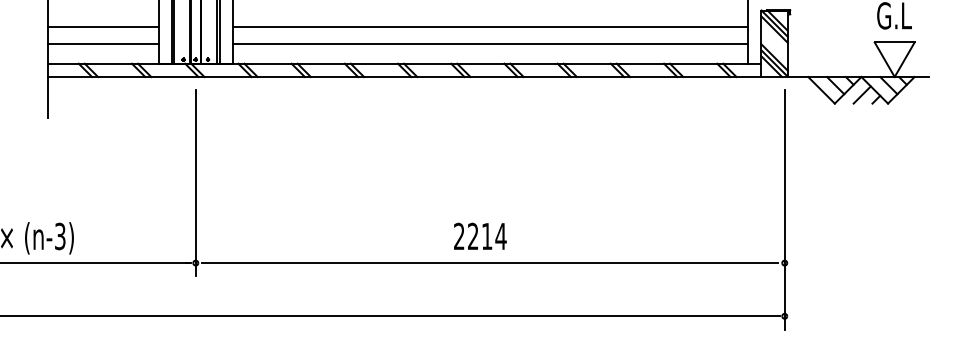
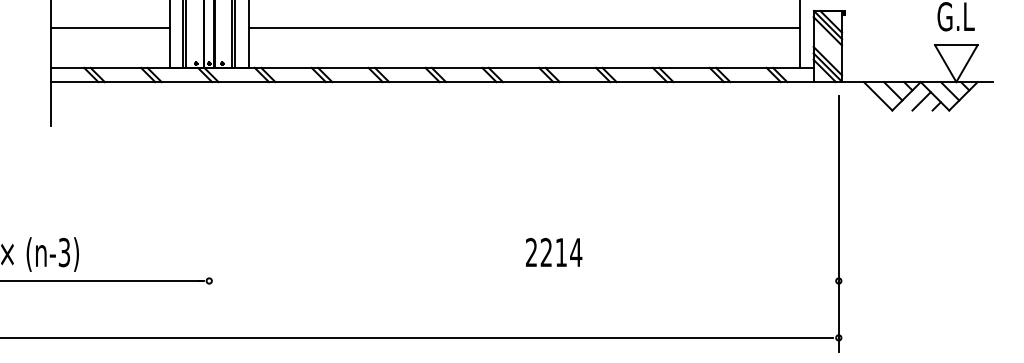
line: (103, 43) -> (110, 46), removed
line: (490, 43) -> (524, 46), removed
line: (195, 183) -> (208, 195), removed
text: (480, 235) -> (554, 251), moved
line: (489, 263) -> (523, 281), removed

